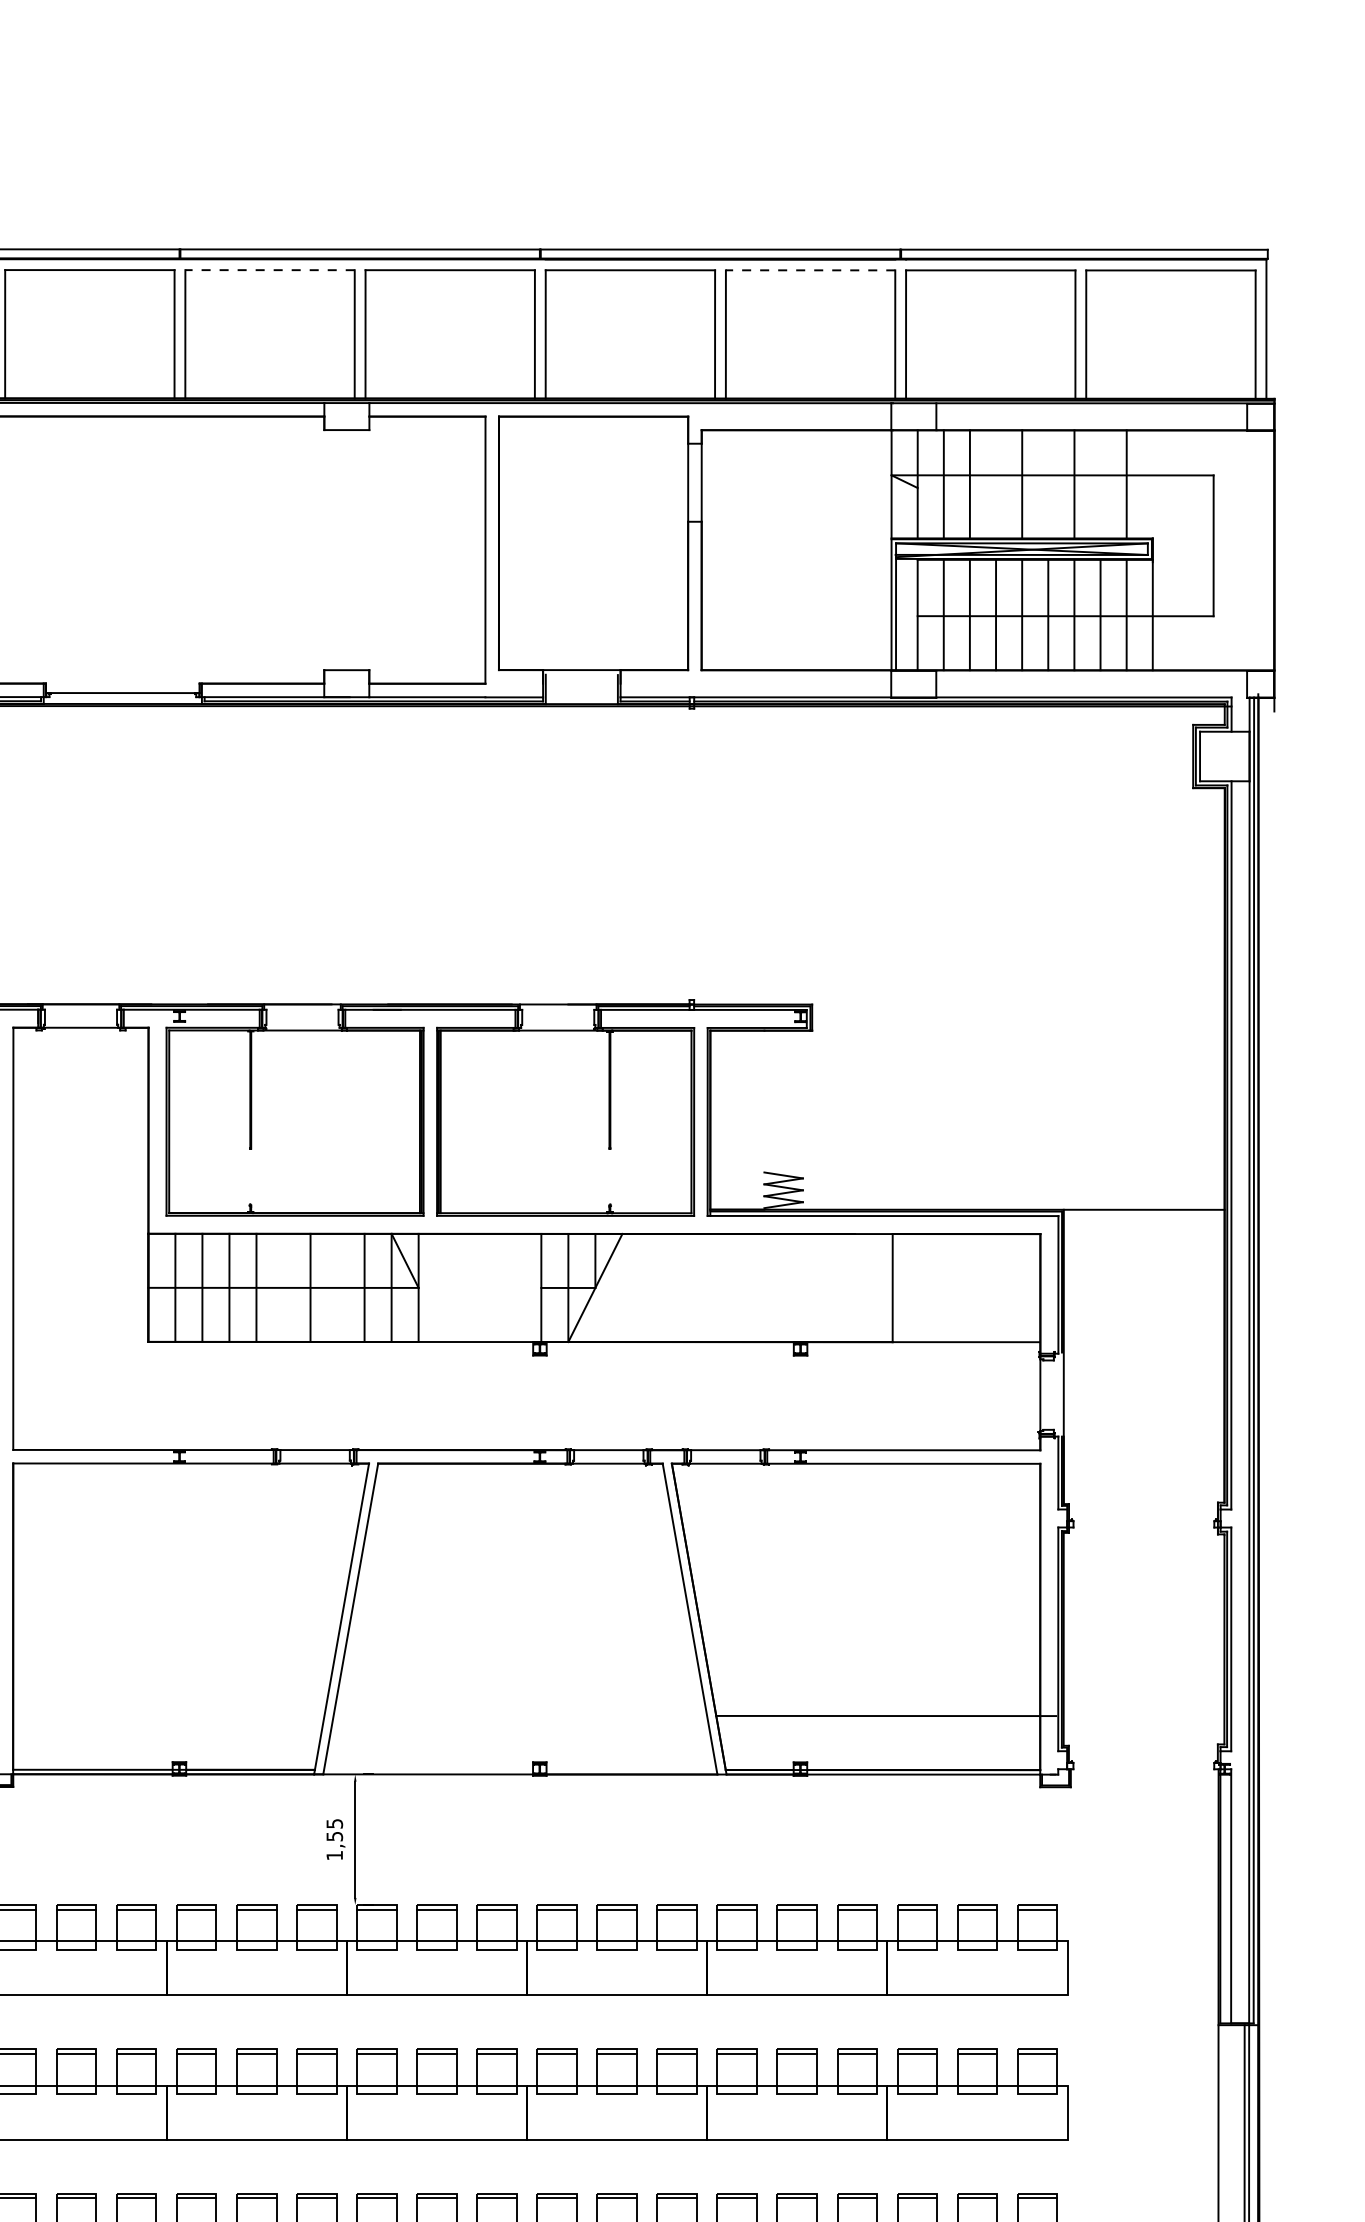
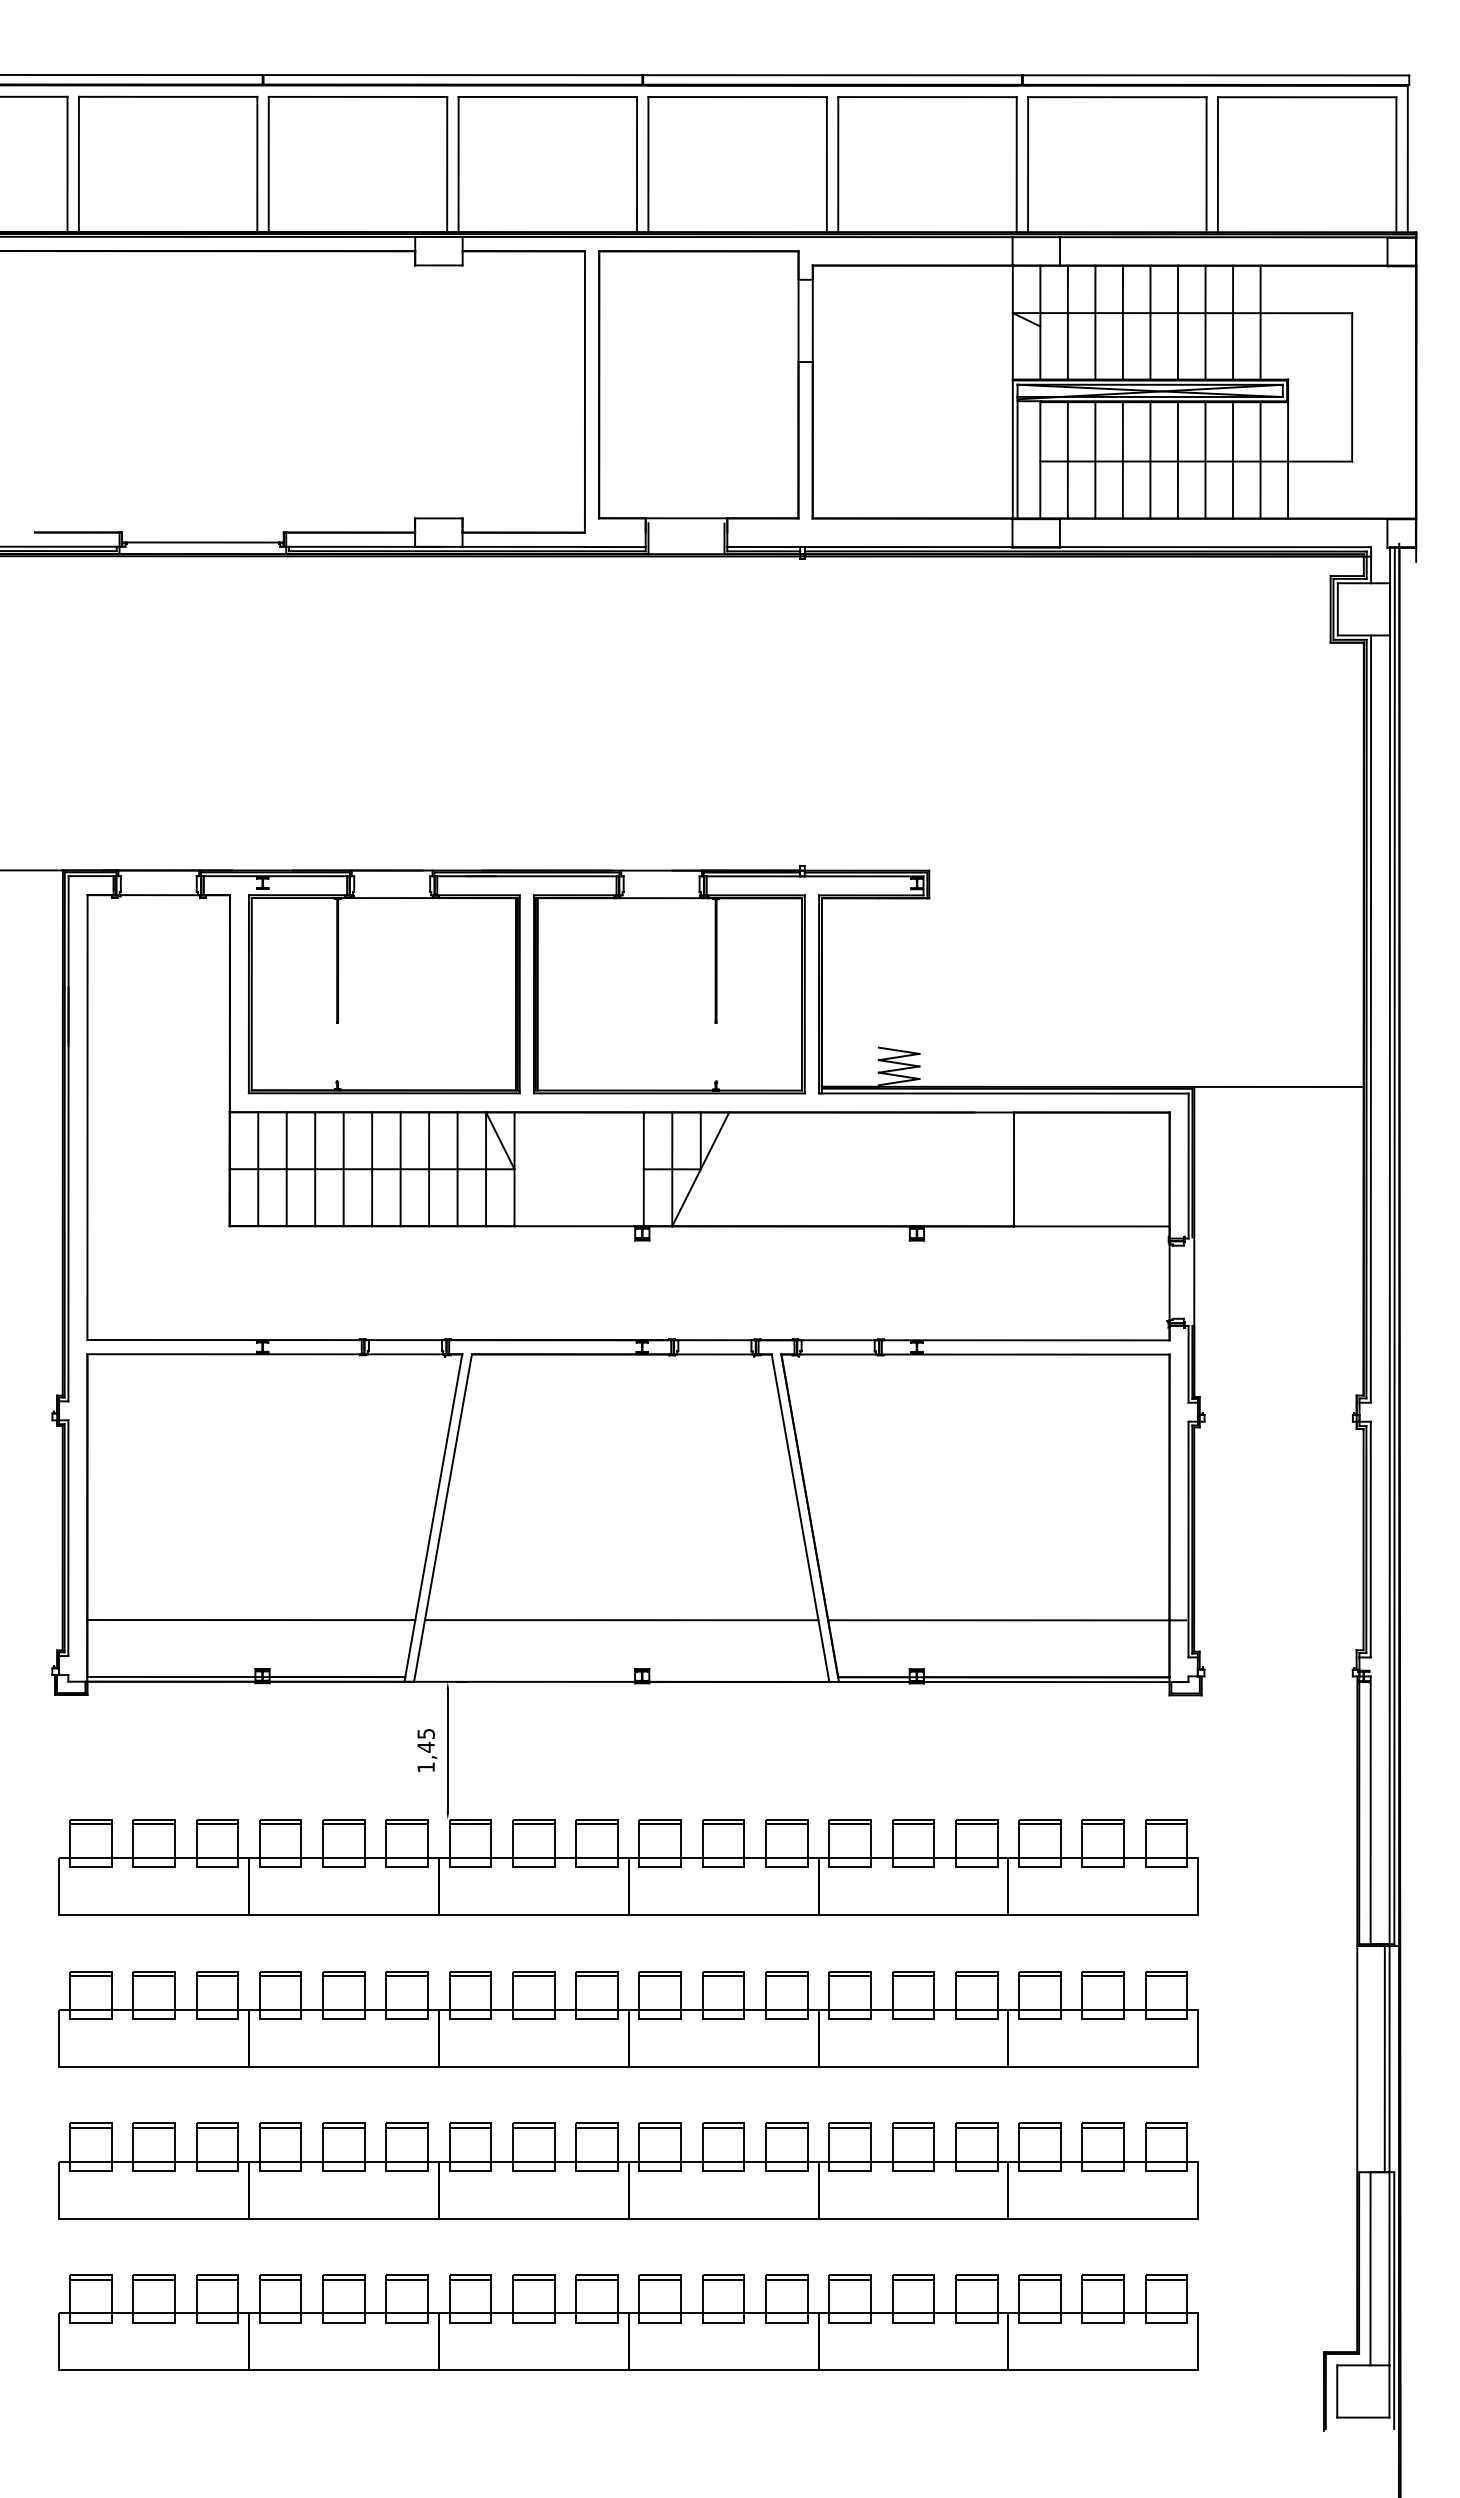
line: (269, 269) -> (357, 96), dashed -> solid
line: (810, 270) -> (927, 97), dashed -> solid
line: (995, 484) -> (1122, 322), added
line: (1047, 484) -> (1177, 322), added
line: (1101, 484) -> (1233, 322), added
line: (283, 1288) -> (372, 1169), added
line: (337, 1288) -> (429, 1169), added
line: (168, 1716) -> (251, 1620), added
line: (520, 1716) -> (621, 1620), added
text: (334, 1835) -> (425, 1746), 1,55 -> 1,45

